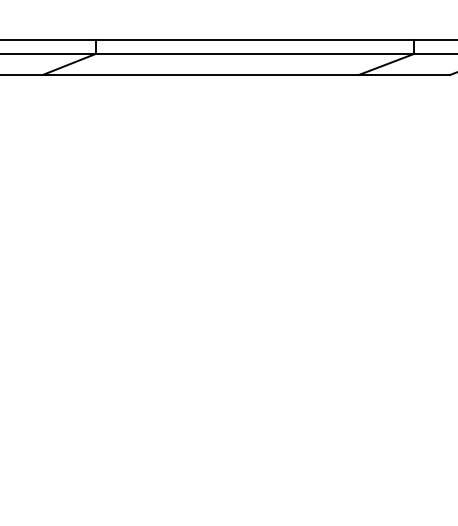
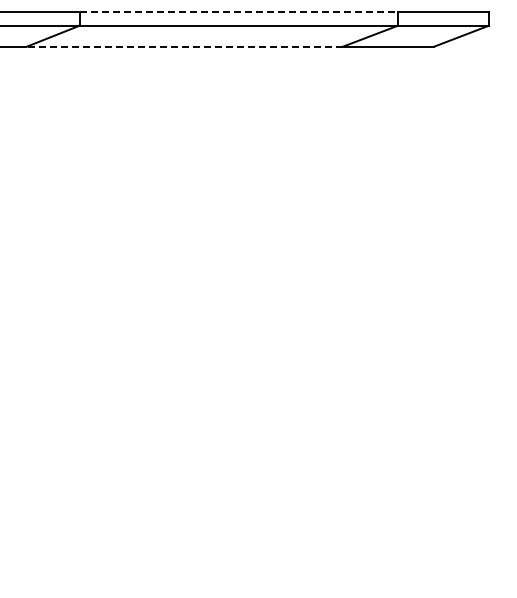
line: (255, 39) -> (239, 11), solid -> dashed
line: (199, 74) -> (183, 46), solid -> dashed

